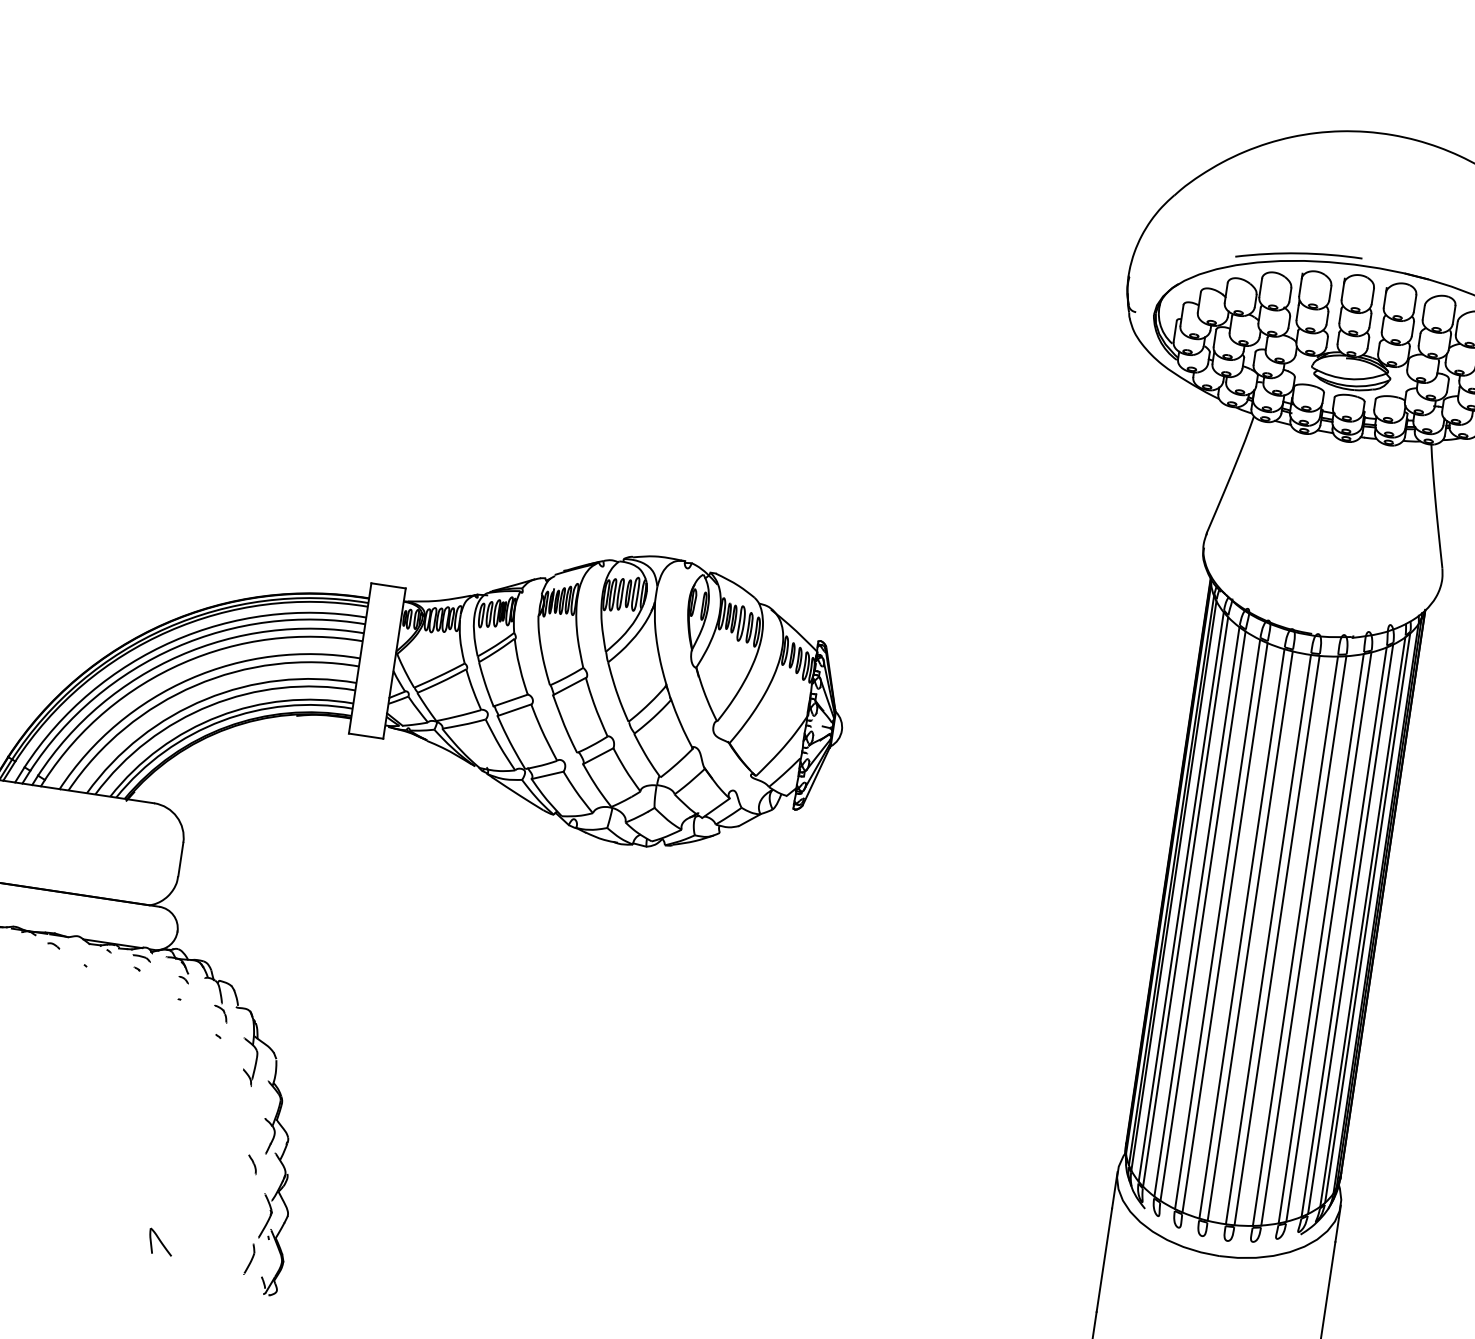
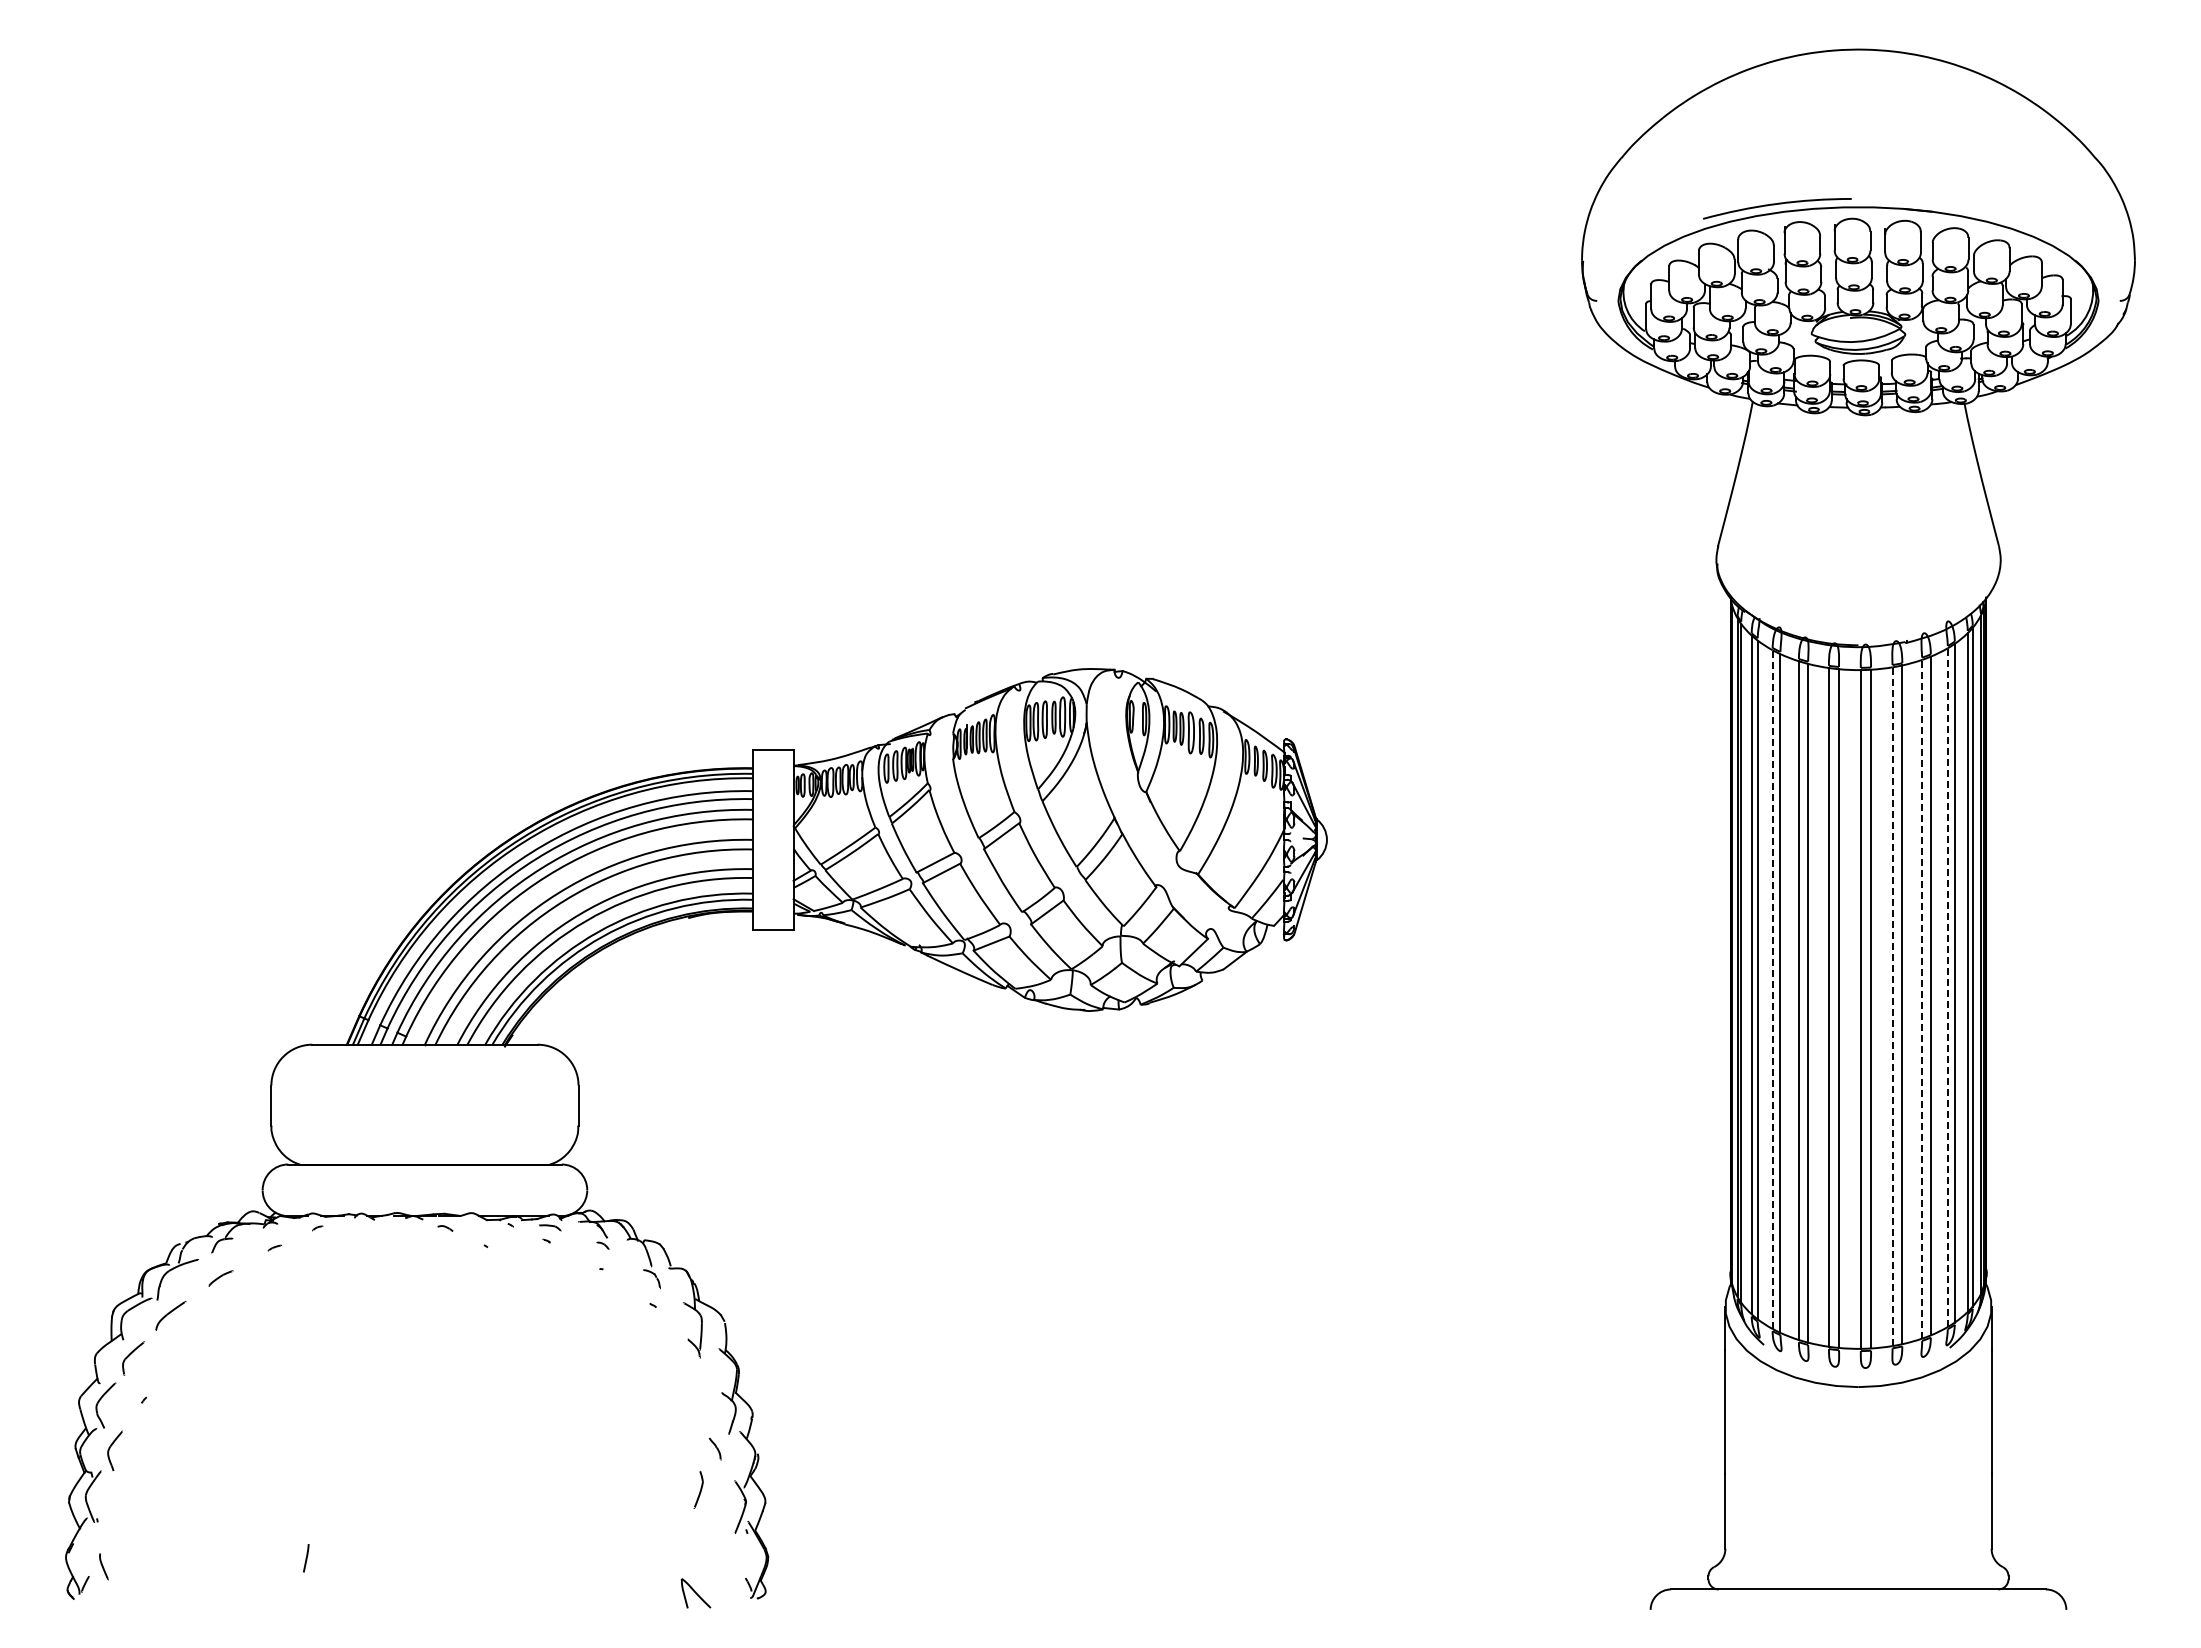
line: (1196, 911) -> (1772, 989), solid -> dashed
line: (1343, 932) -> (1947, 987), solid -> dashed
line: (1321, 938) -> (1922, 998), solid -> dashed
line: (1295, 941) -> (1892, 1006), solid -> dashed
part: (160, 1242) -> (695, 1593), moved
part: (249, 1259) -> (698, 1489), moved

